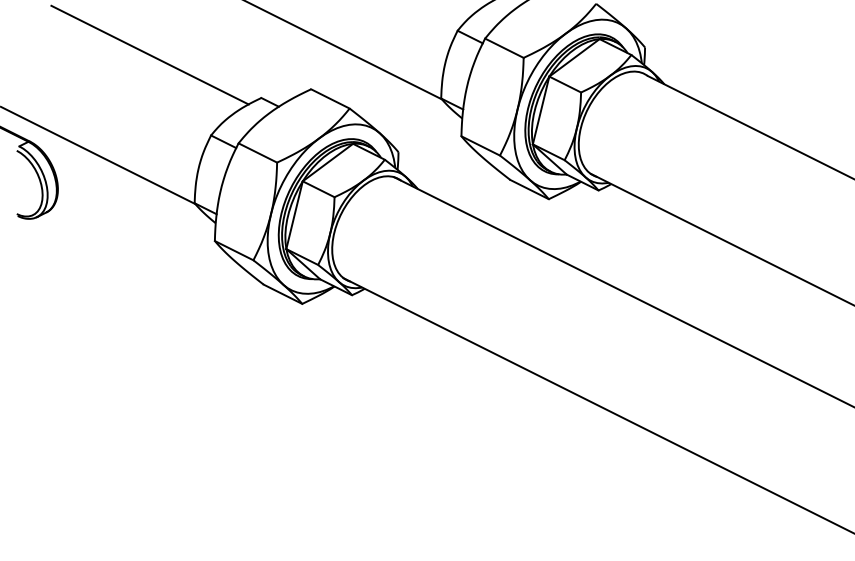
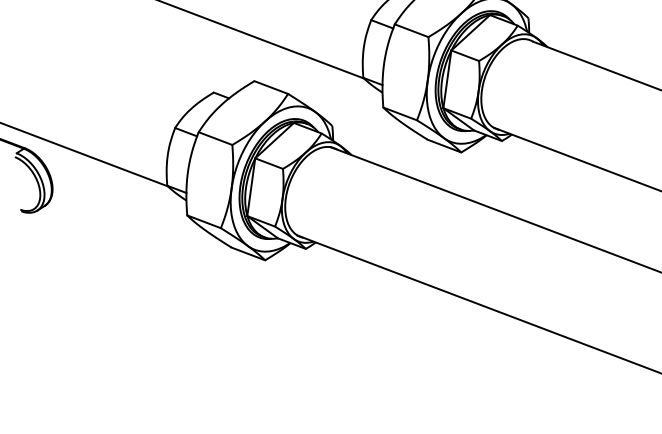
line: (149, 54) -> (117, 65), removed

